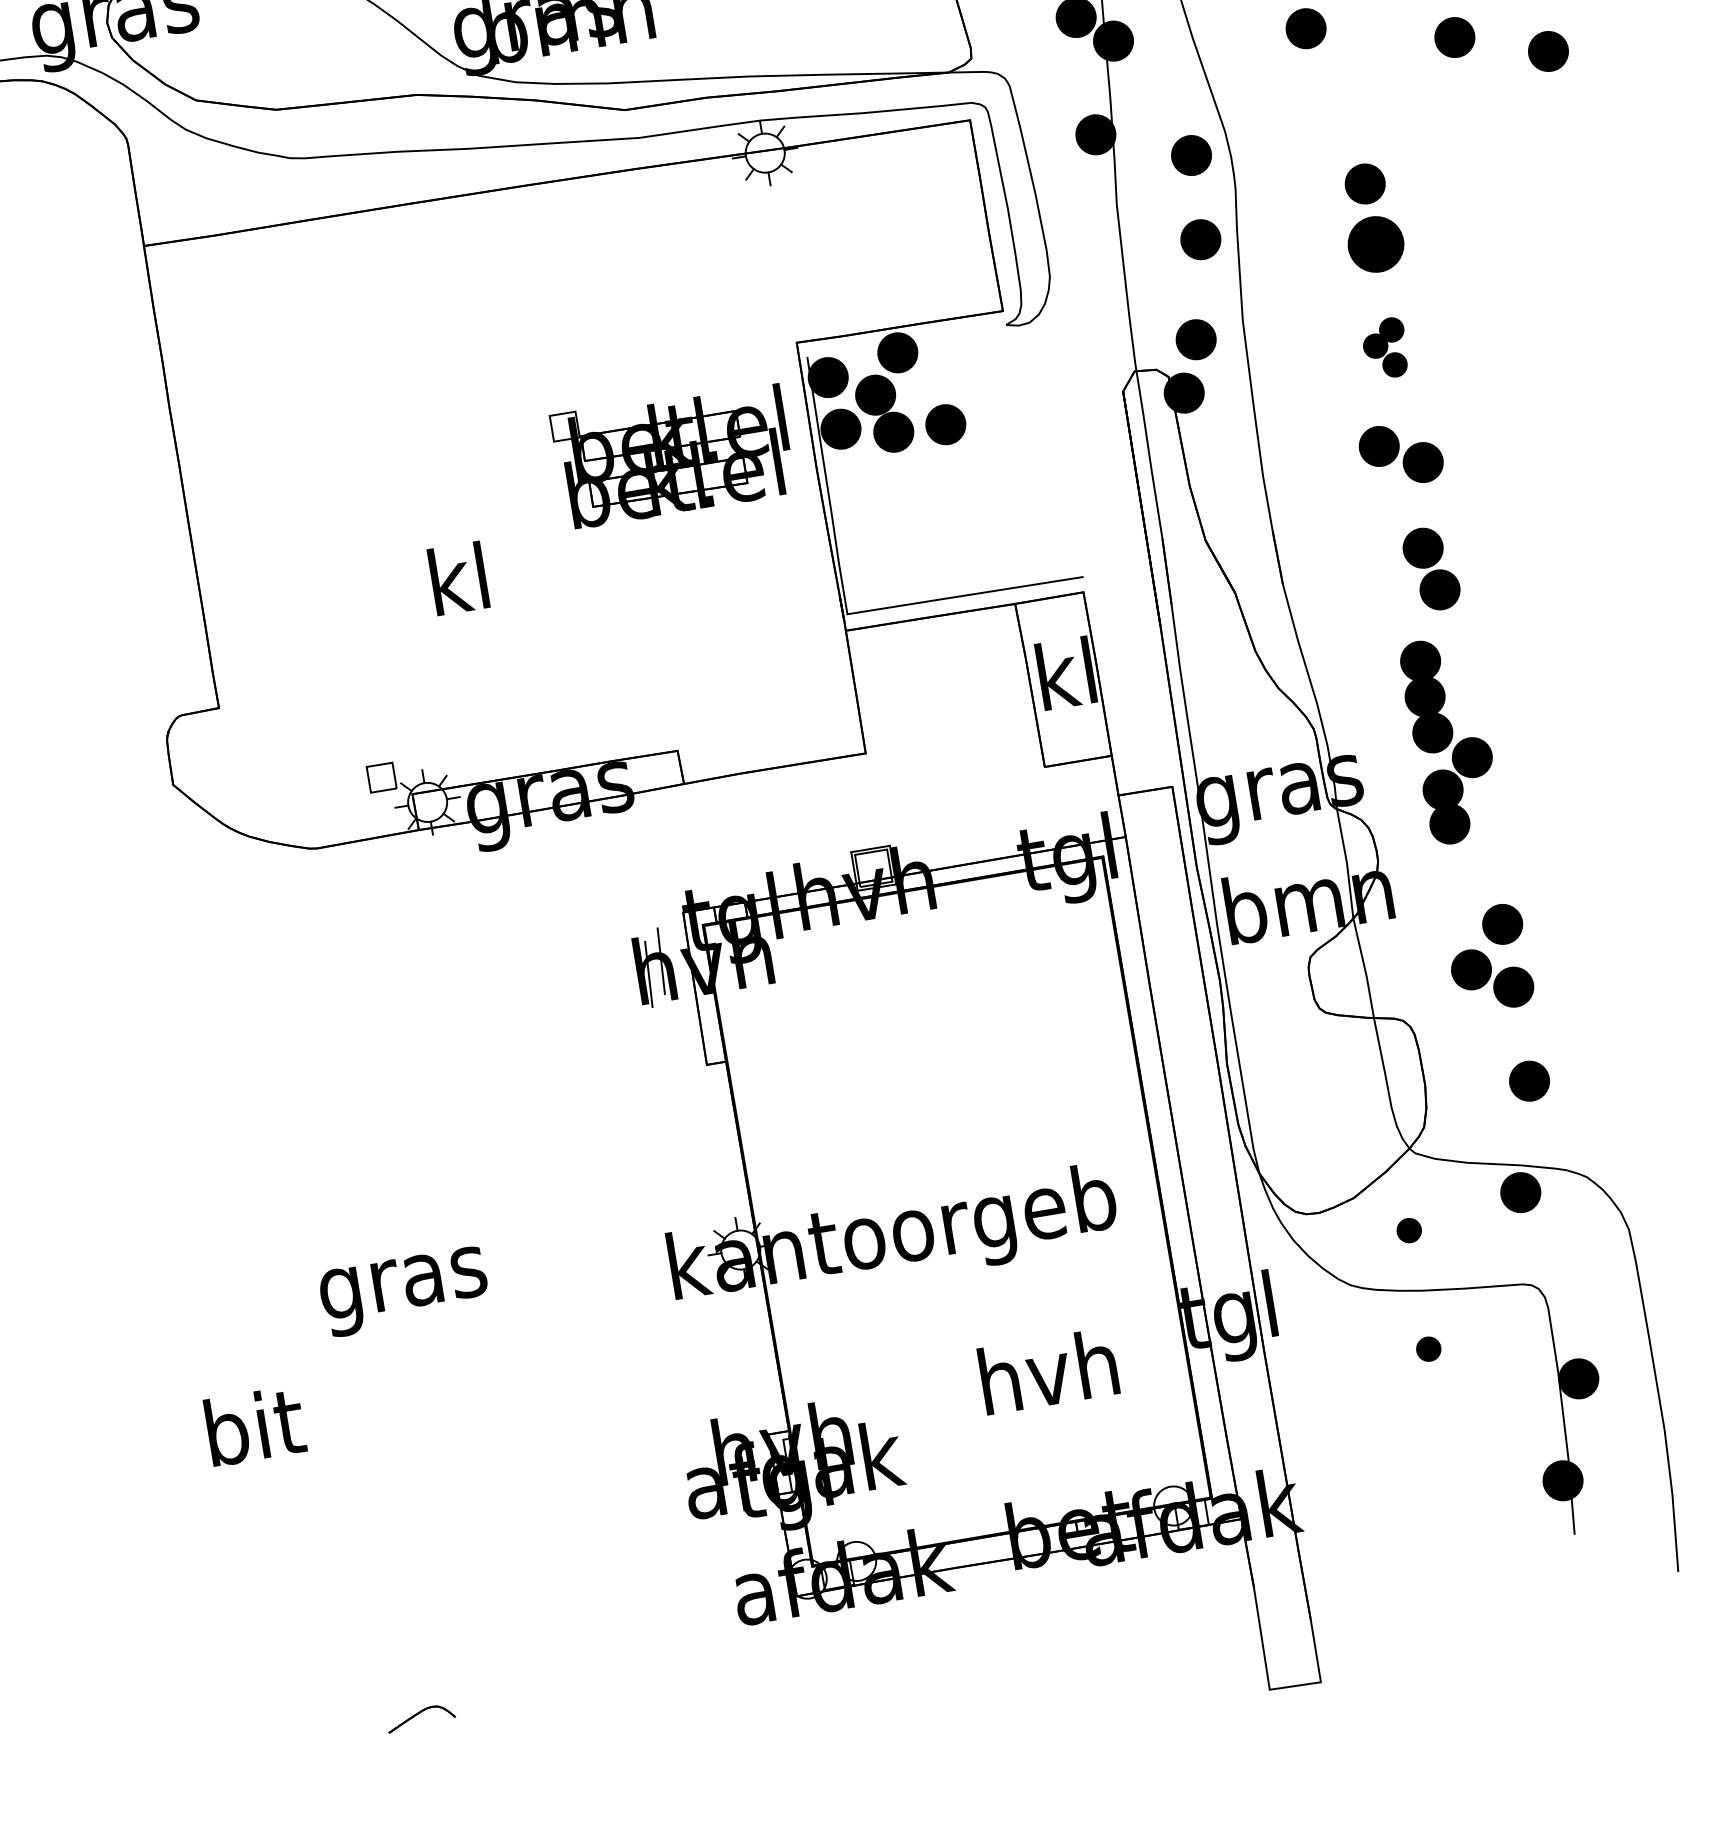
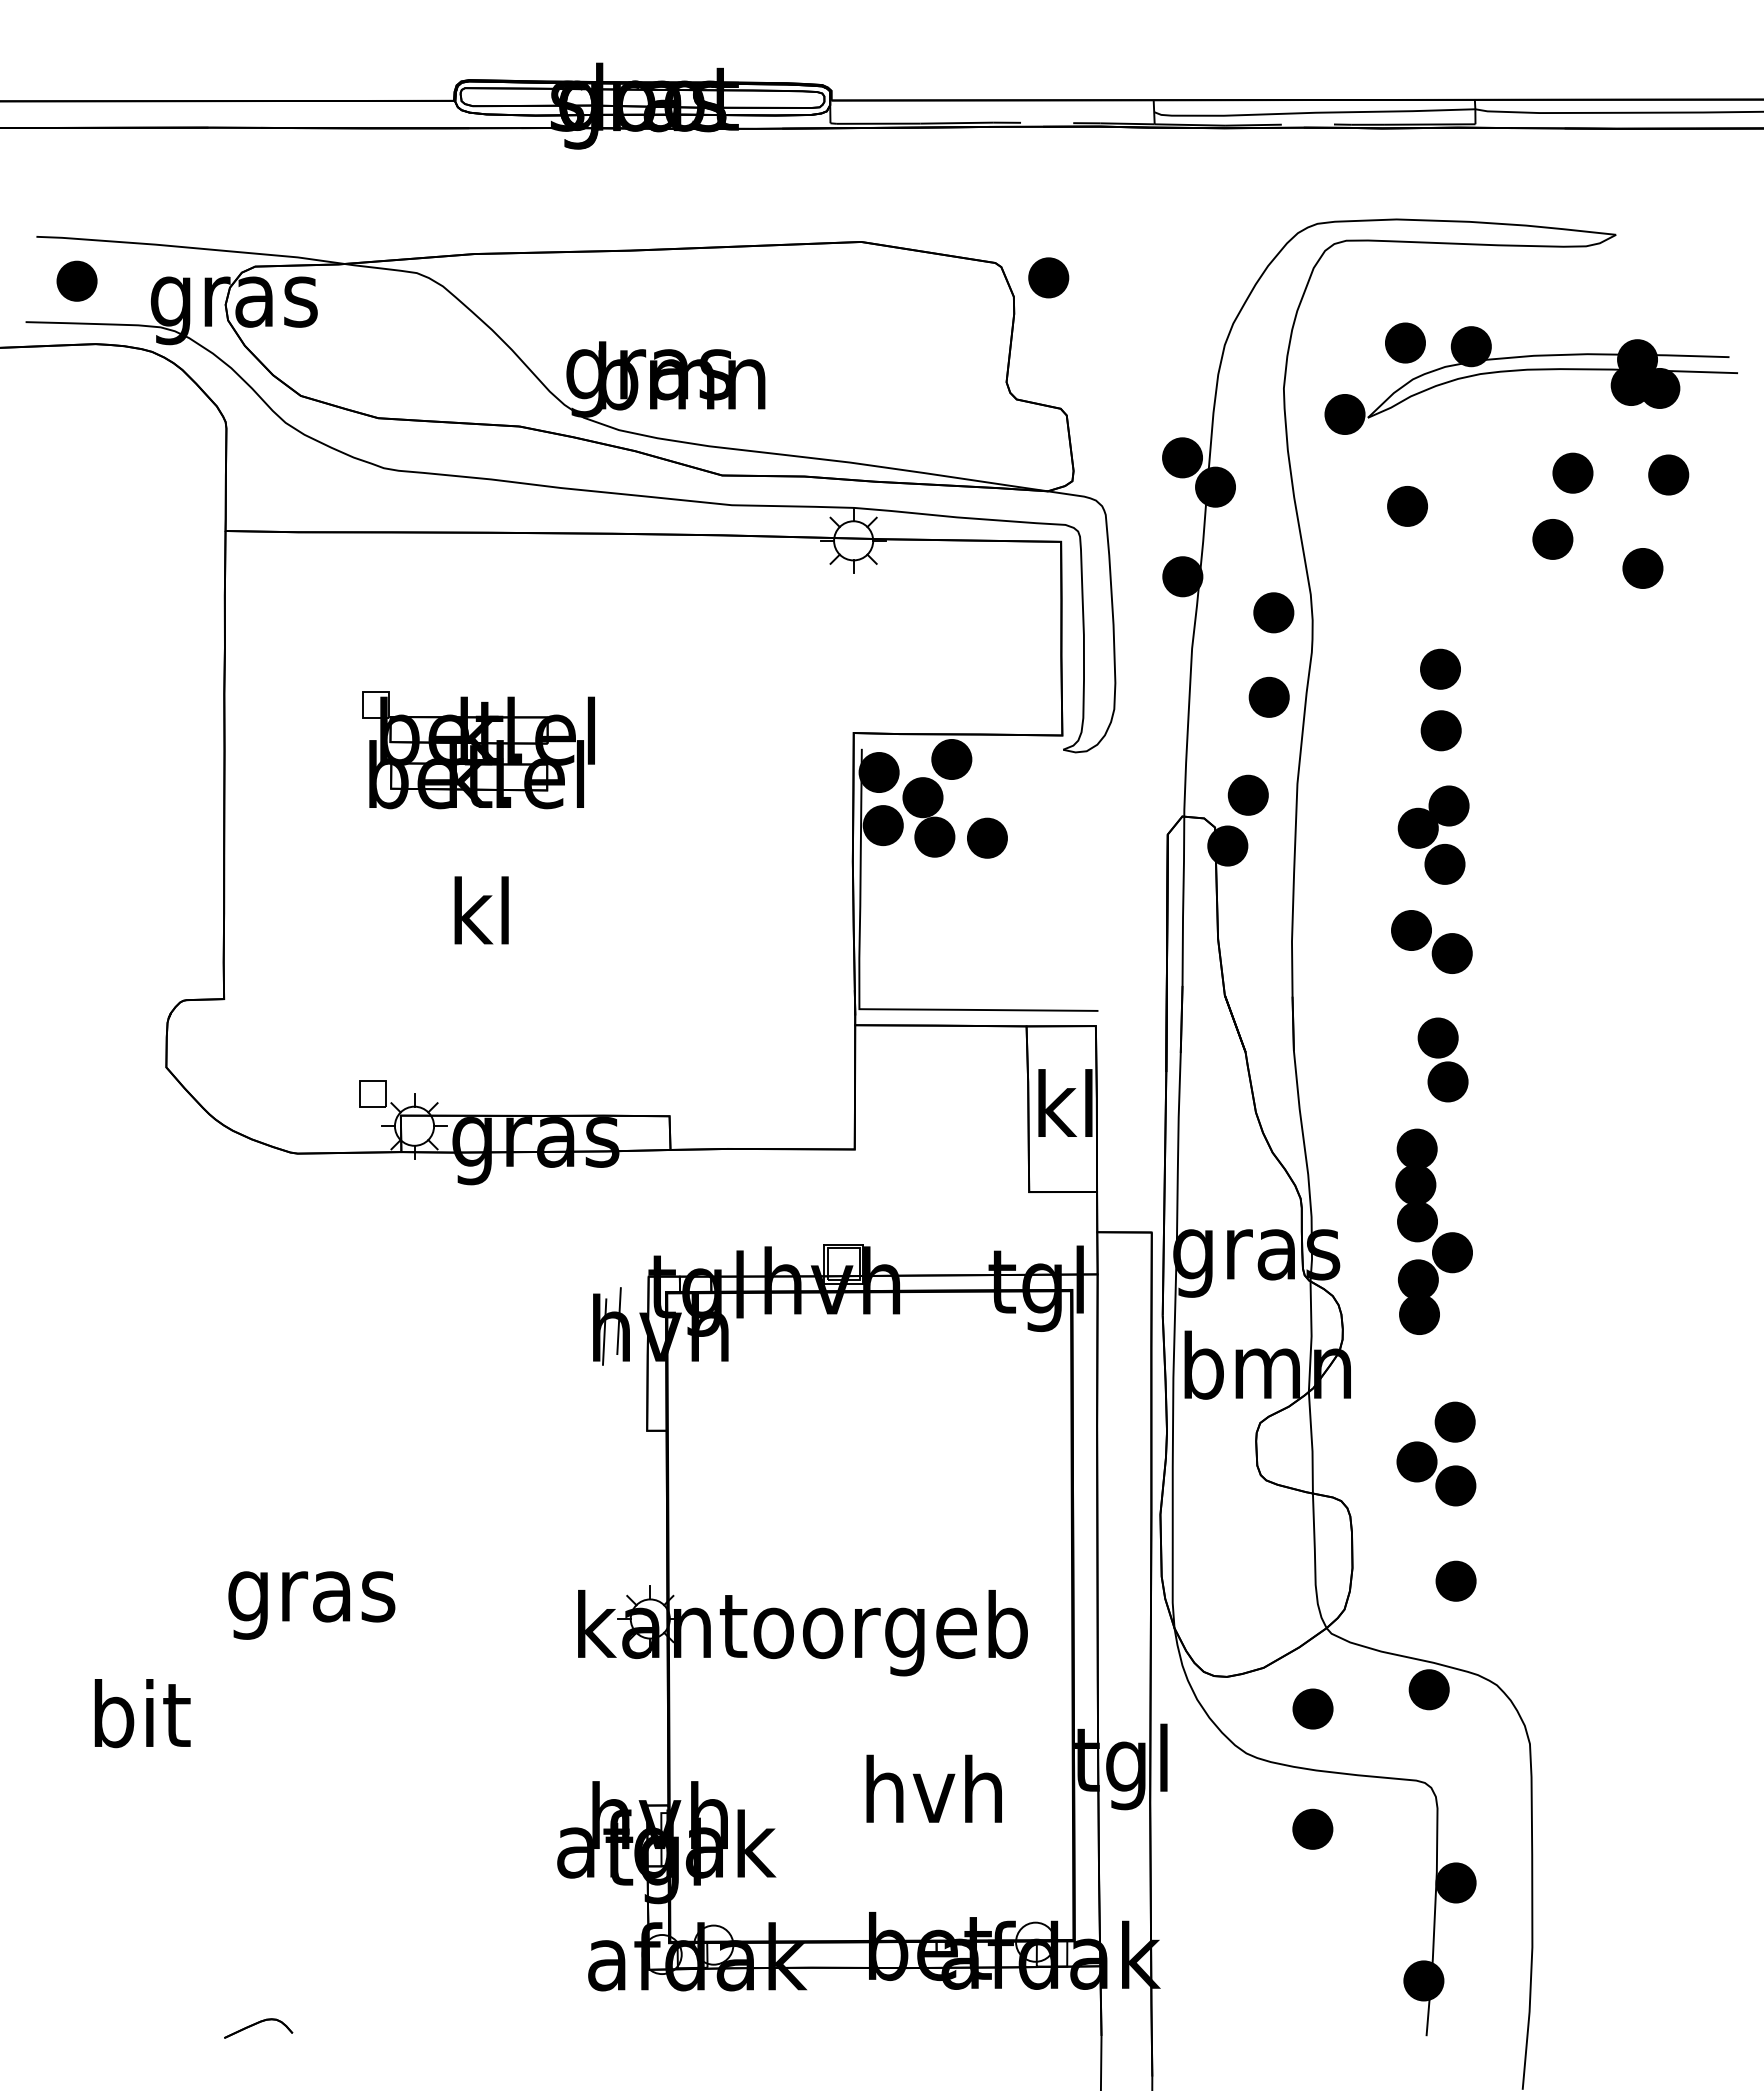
part: (1375, 244) -> (1440, 730), size x0.71
part: (1385, 348) -> (1433, 834), size x1.67
part: (673, 454) -> (478, 750), moved
part: (1408, 1230) -> (1312, 1708), size x1.67
part: (1428, 1348) -> (1312, 1828), size x1.67

